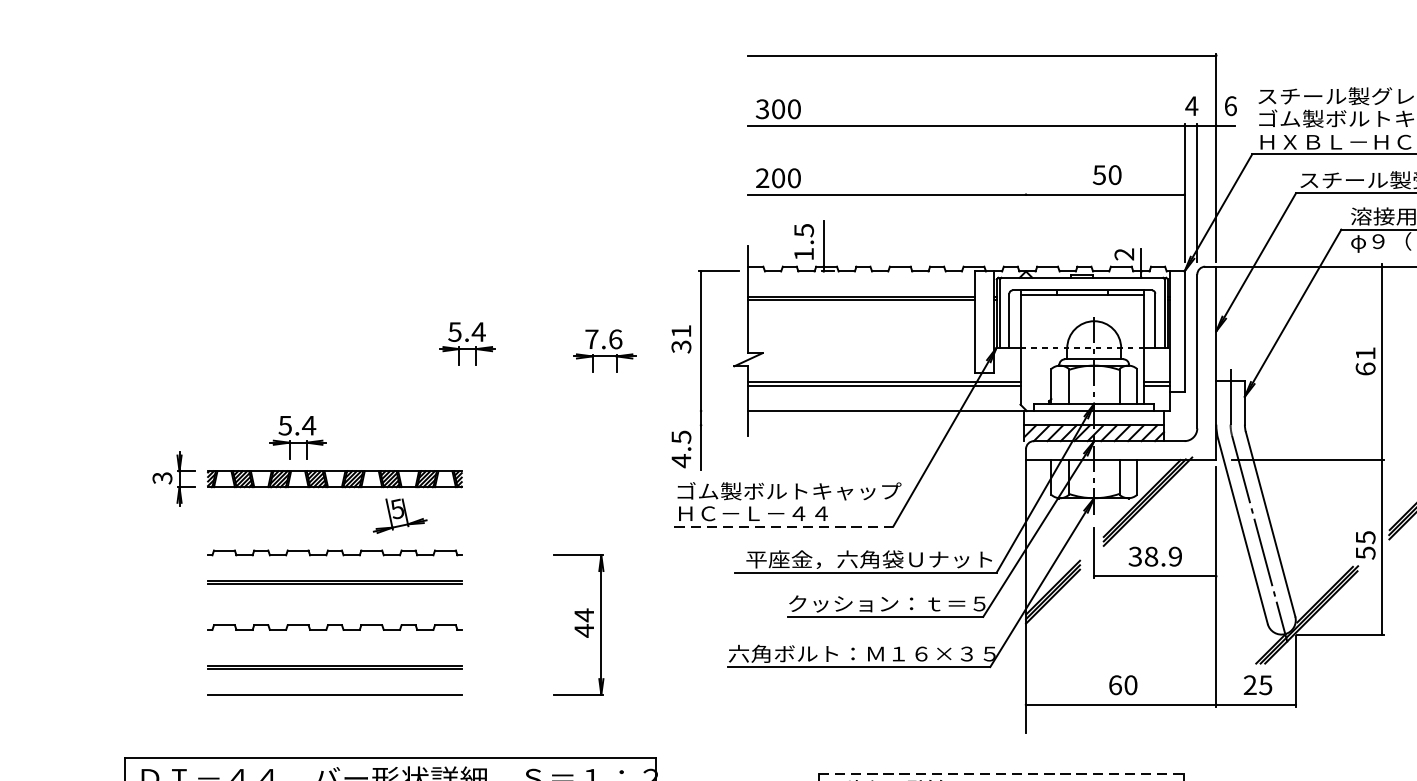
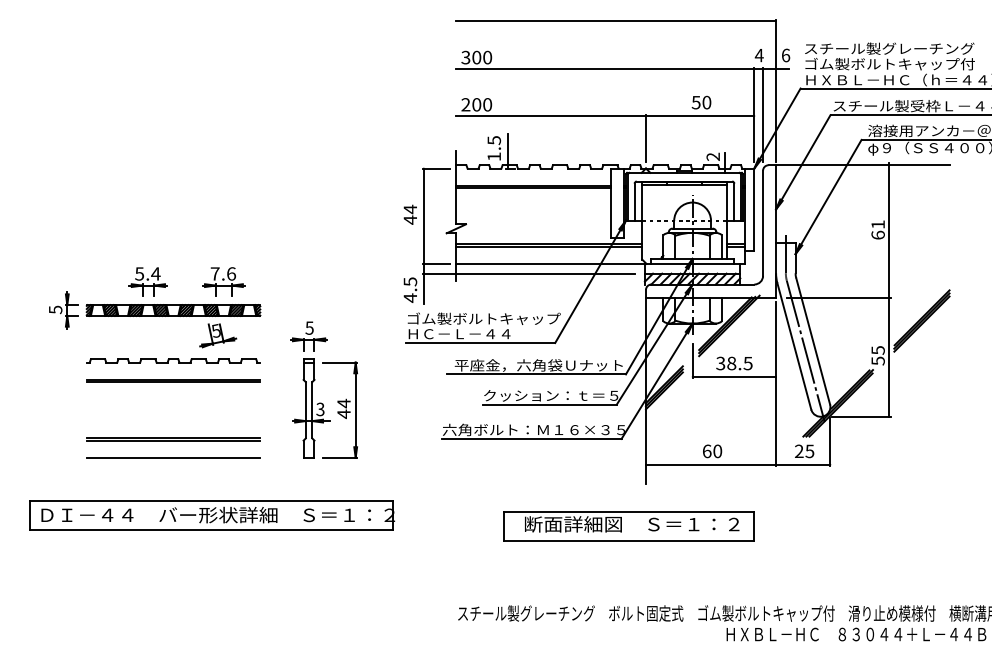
line: (1026, 226) -> (646, 137), added
text: (681, 338) -> (410, 214), 31 -> 44
part: (466, 343) -> (263, 217), removed
part: (604, 350) -> (223, 281), moved
line: (718, 410) -> (435, 263), added
line: (854, 425) -> (528, 273), added
text: (160, 477) -> (54, 309), 3 -> 5
line: (783, 527) -> (480, 343), dashed -> solid
text: (1174, 556) -> (747, 363), 38.9 -> 38.5
part: (535, 594) -> (310, 389), added
part: (334, 626) -> (173, 411), removed
line: (1001, 774) -> (629, 512), dashed -> solid

